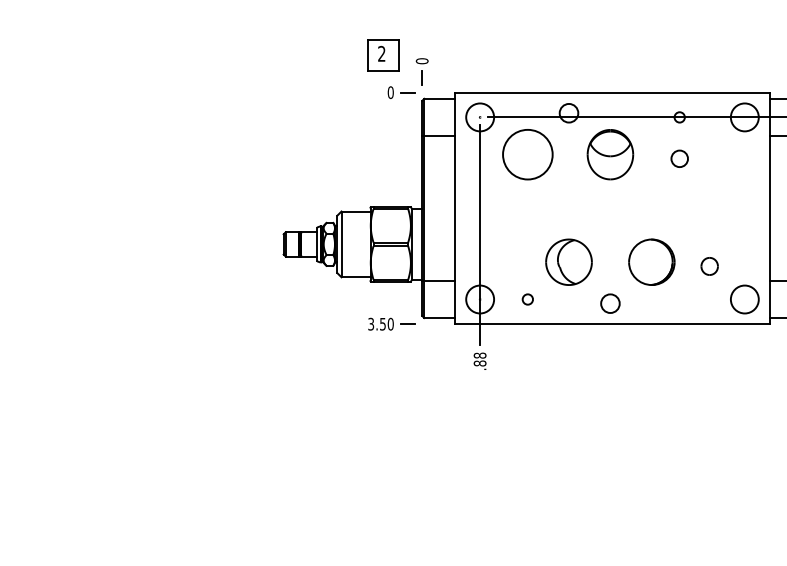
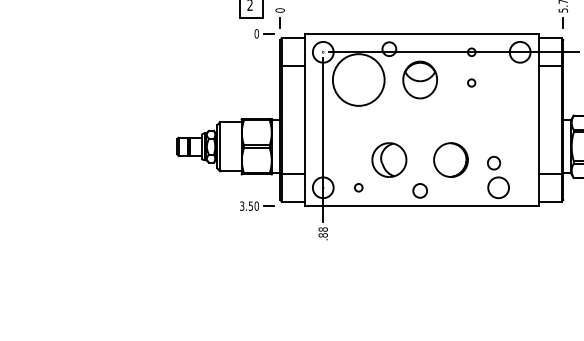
circle: (527, 154) -> (358, 79), size x1.4
circle: (679, 158) -> (471, 82), size x0.6
circle: (744, 299) -> (498, 187), moved

